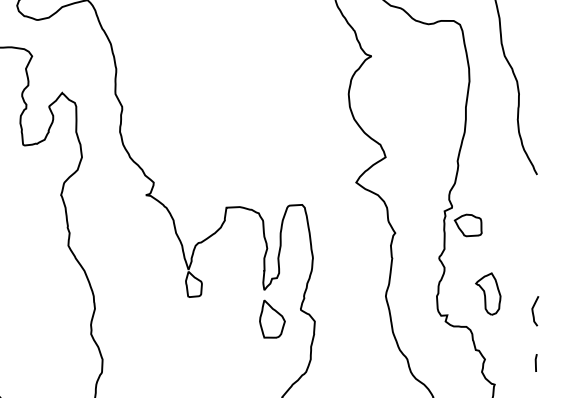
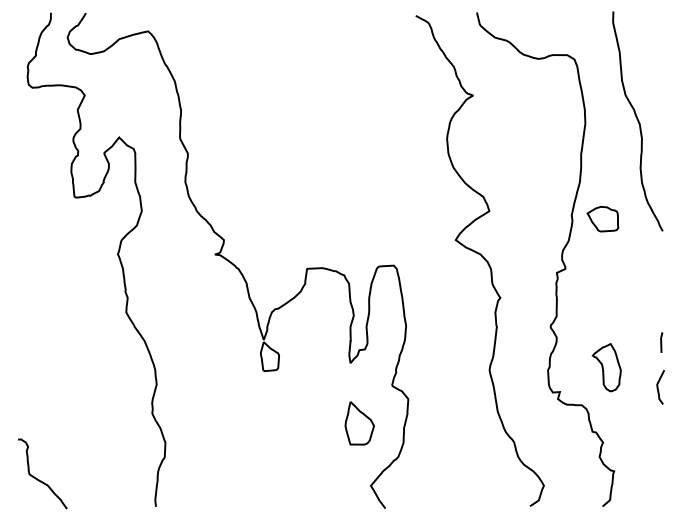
part: (467, 225) -> (602, 219), moved
part: (272, 319) -> (359, 423), moved
line: (536, 362) -> (661, 342), moved

